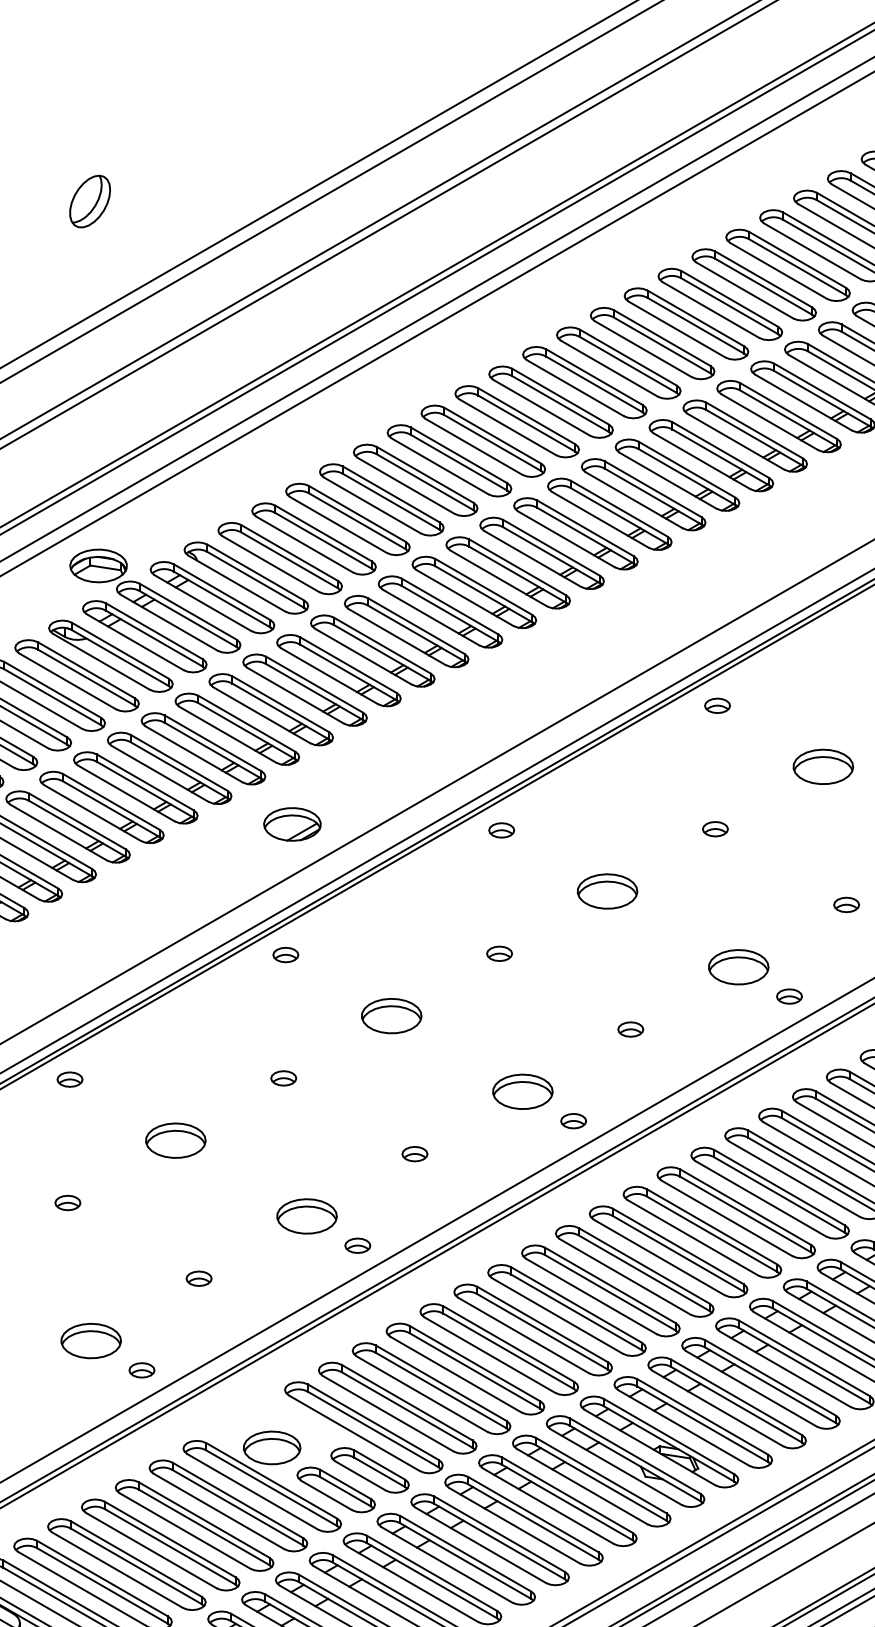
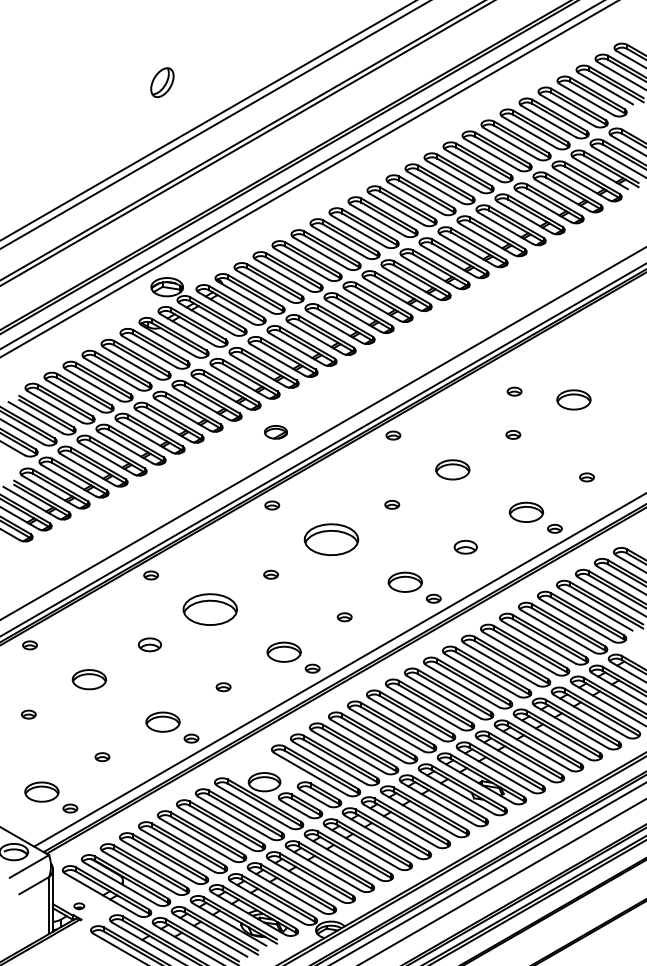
part: (717, 705) -> (514, 391), moved
part: (291, 824) -> (275, 432), size x0.7
part: (391, 1015) -> (331, 539), size x1.6
part: (630, 1029) -> (465, 547), size x1.6
part: (175, 1140) -> (210, 609), size x1.6
part: (67, 1202) -> (149, 644), size x1.6

